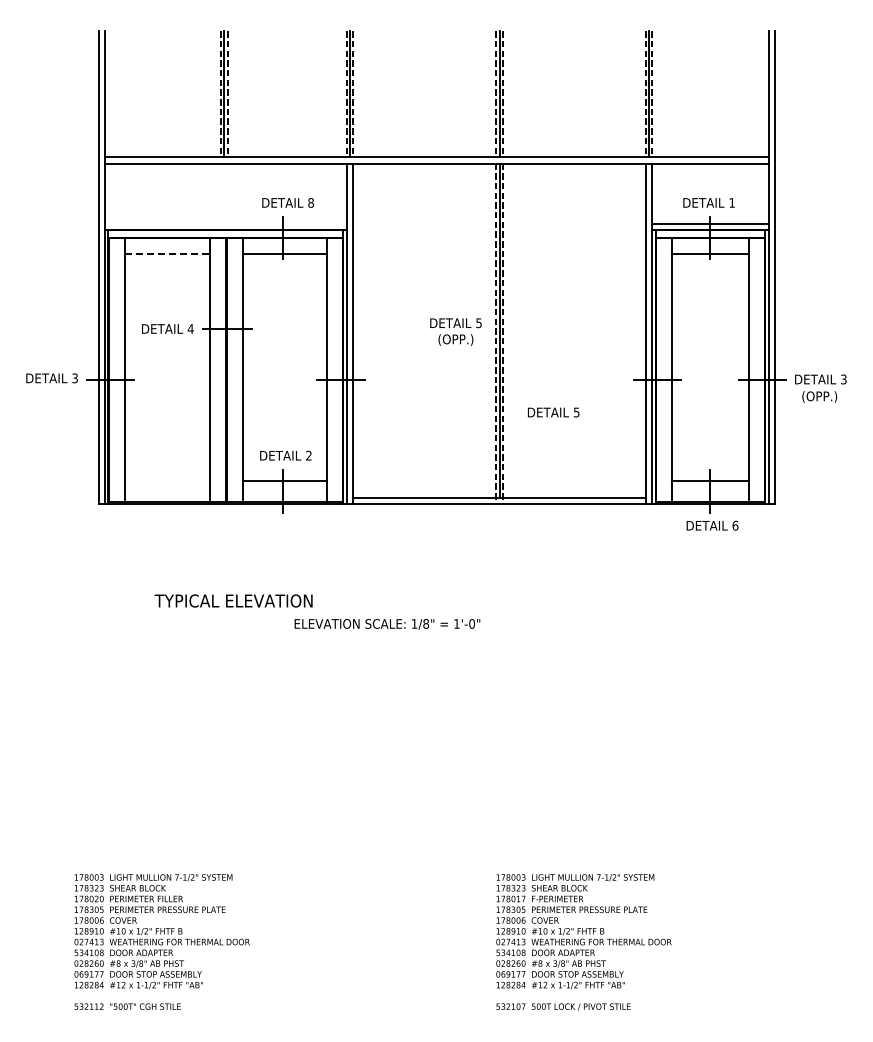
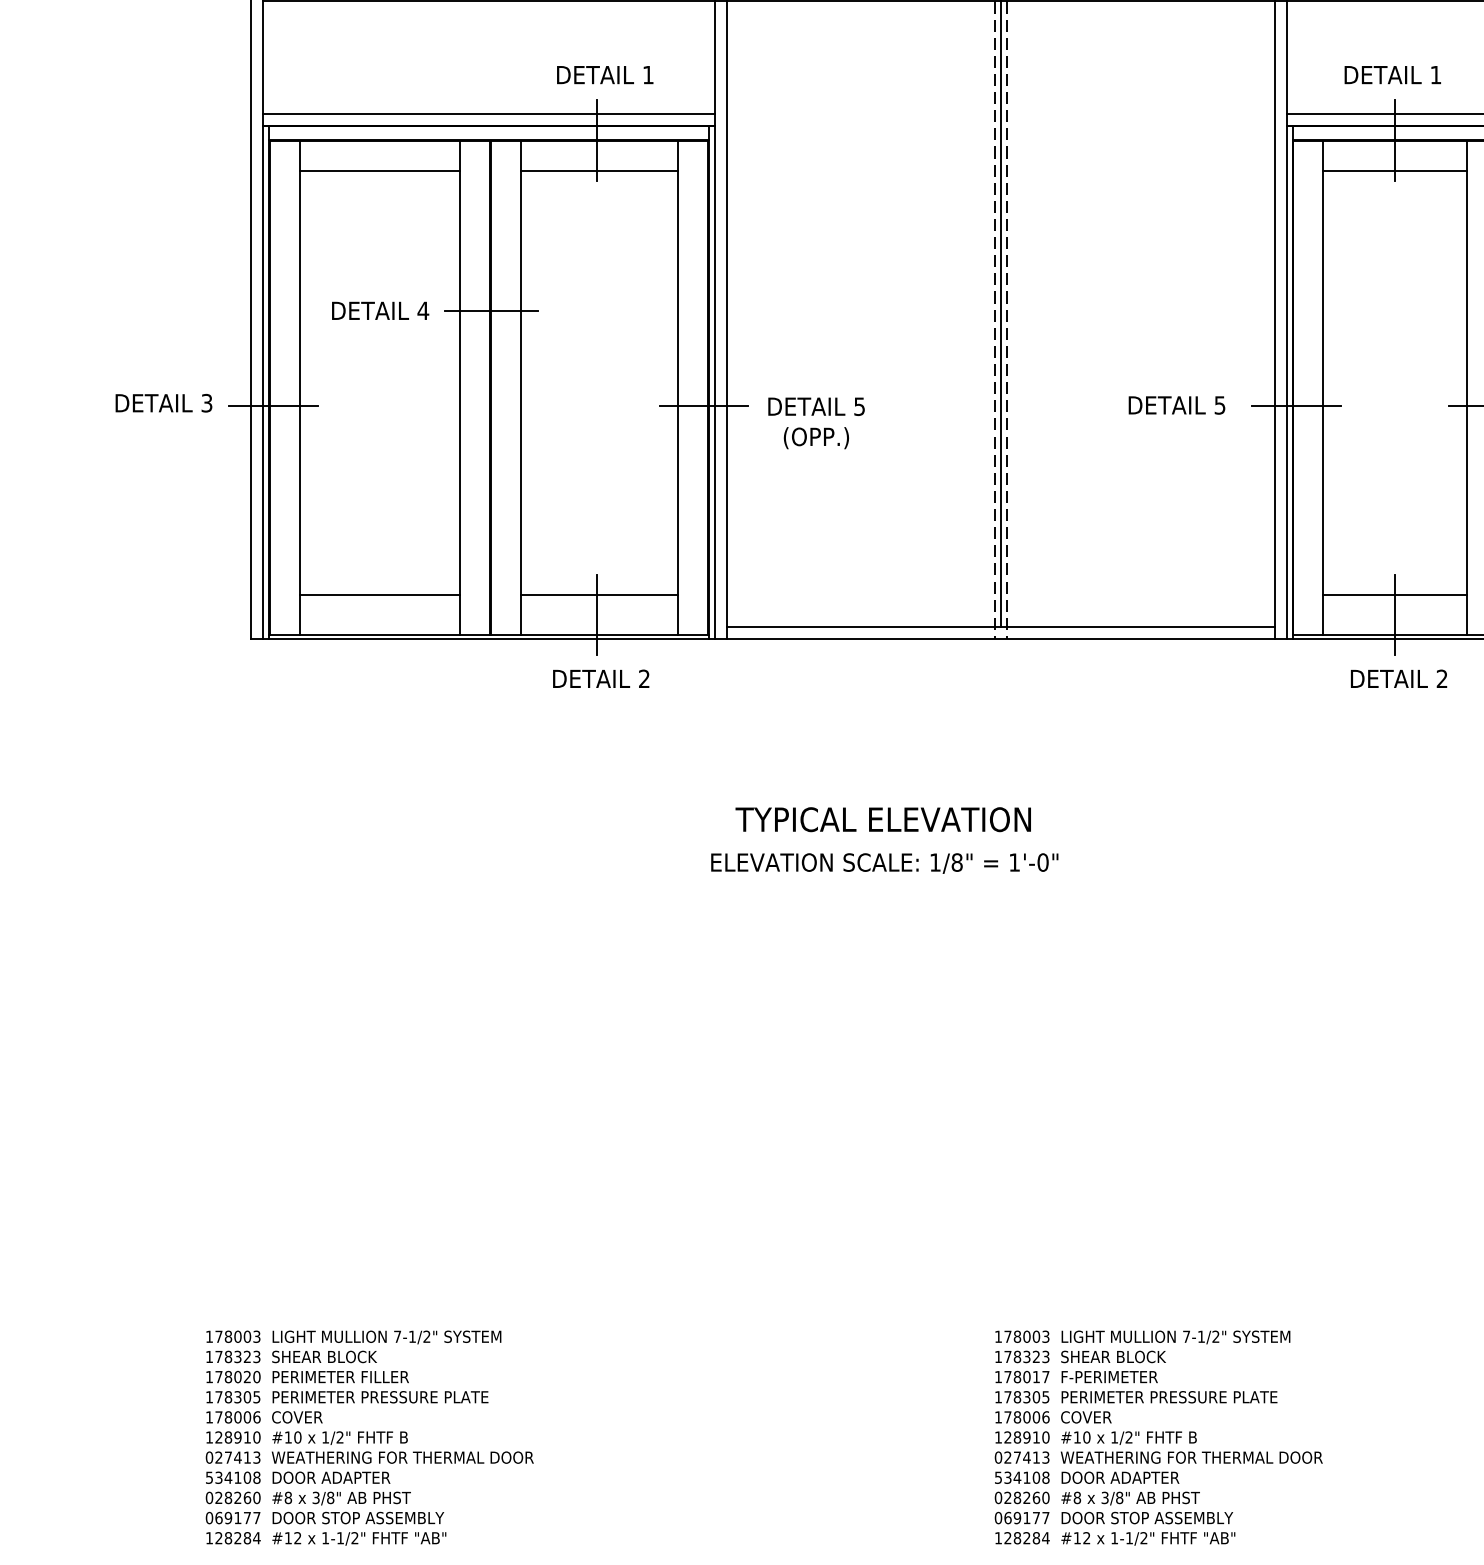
text: (310, 202) -> (647, 74), 8 -> 1
line: (225, 223) -> (488, 113), added
line: (167, 254) -> (379, 171), dashed -> solid
text: (455, 331) -> (815, 422), moved
text: (553, 412) -> (1176, 405), moved
text: (285, 455) -> (600, 678), moved
line: (167, 481) -> (379, 596), added
text: (735, 525) -> (1442, 678), 6 -> 2
text: (233, 600) -> (882, 818), moved
text: (387, 624) -> (884, 863), moved

